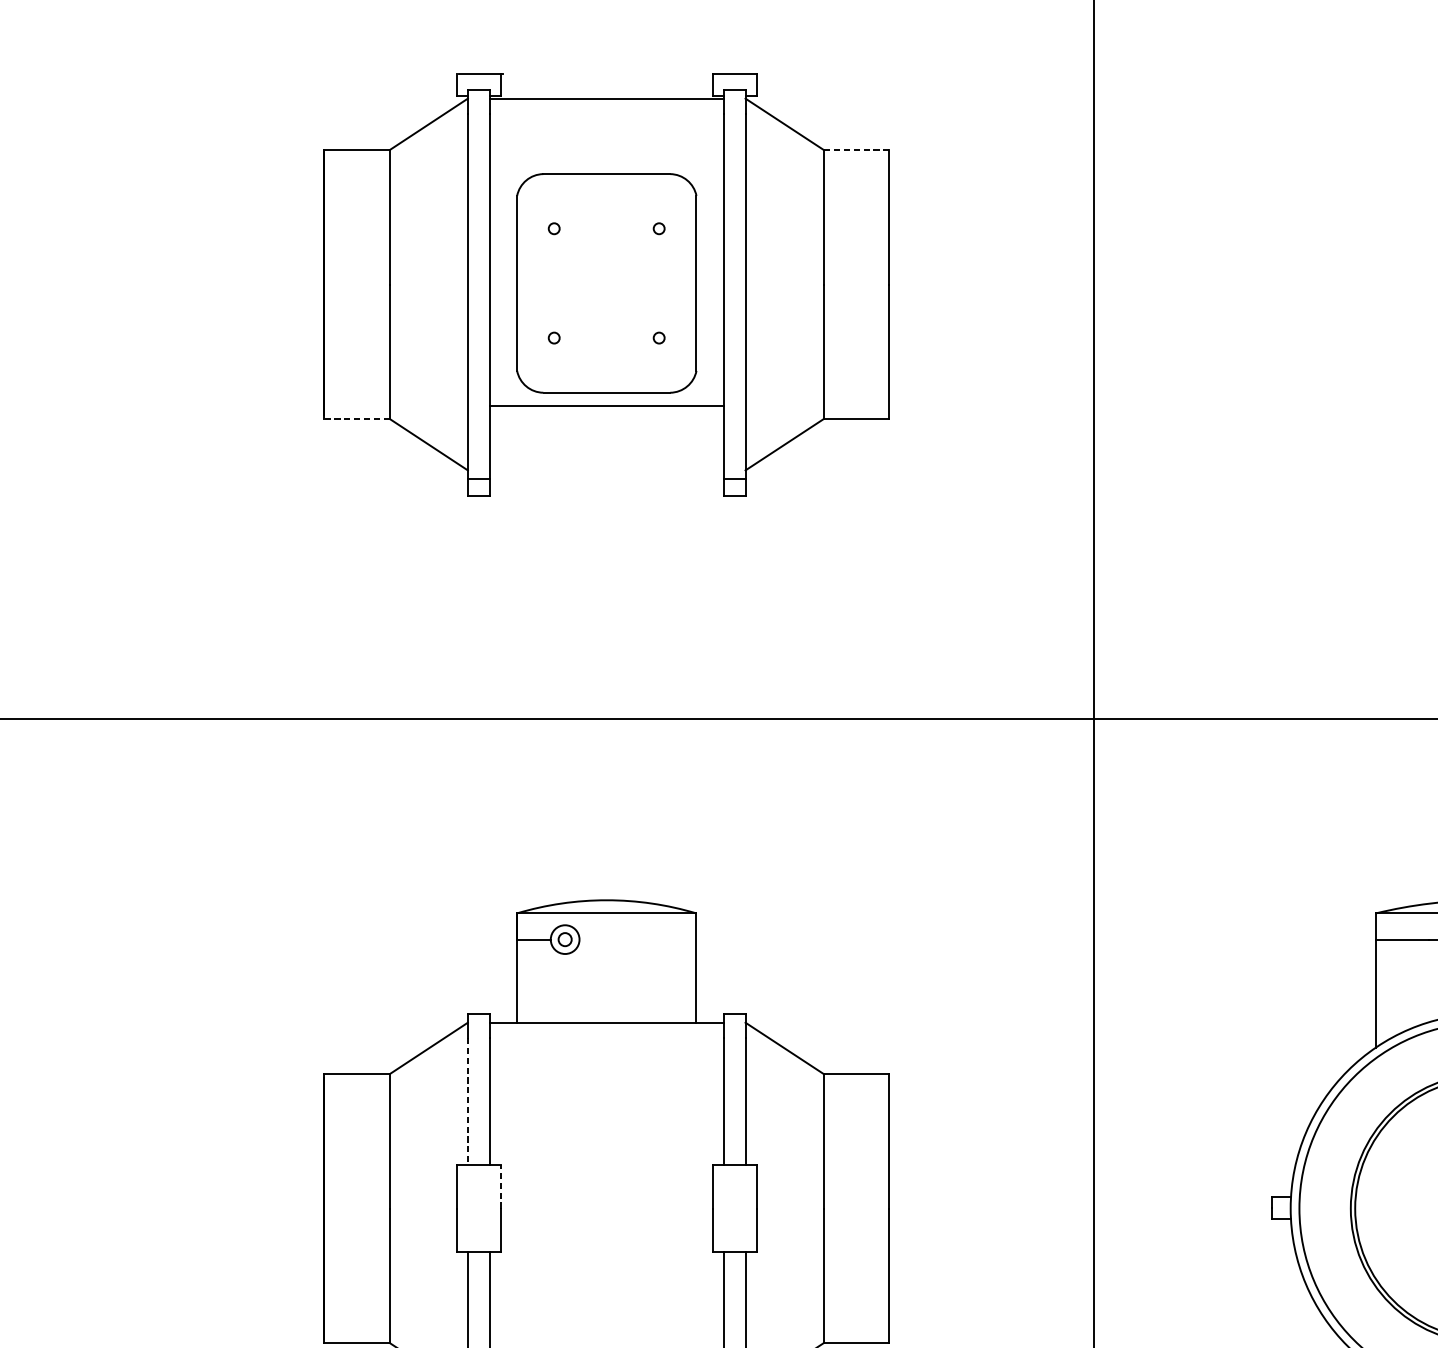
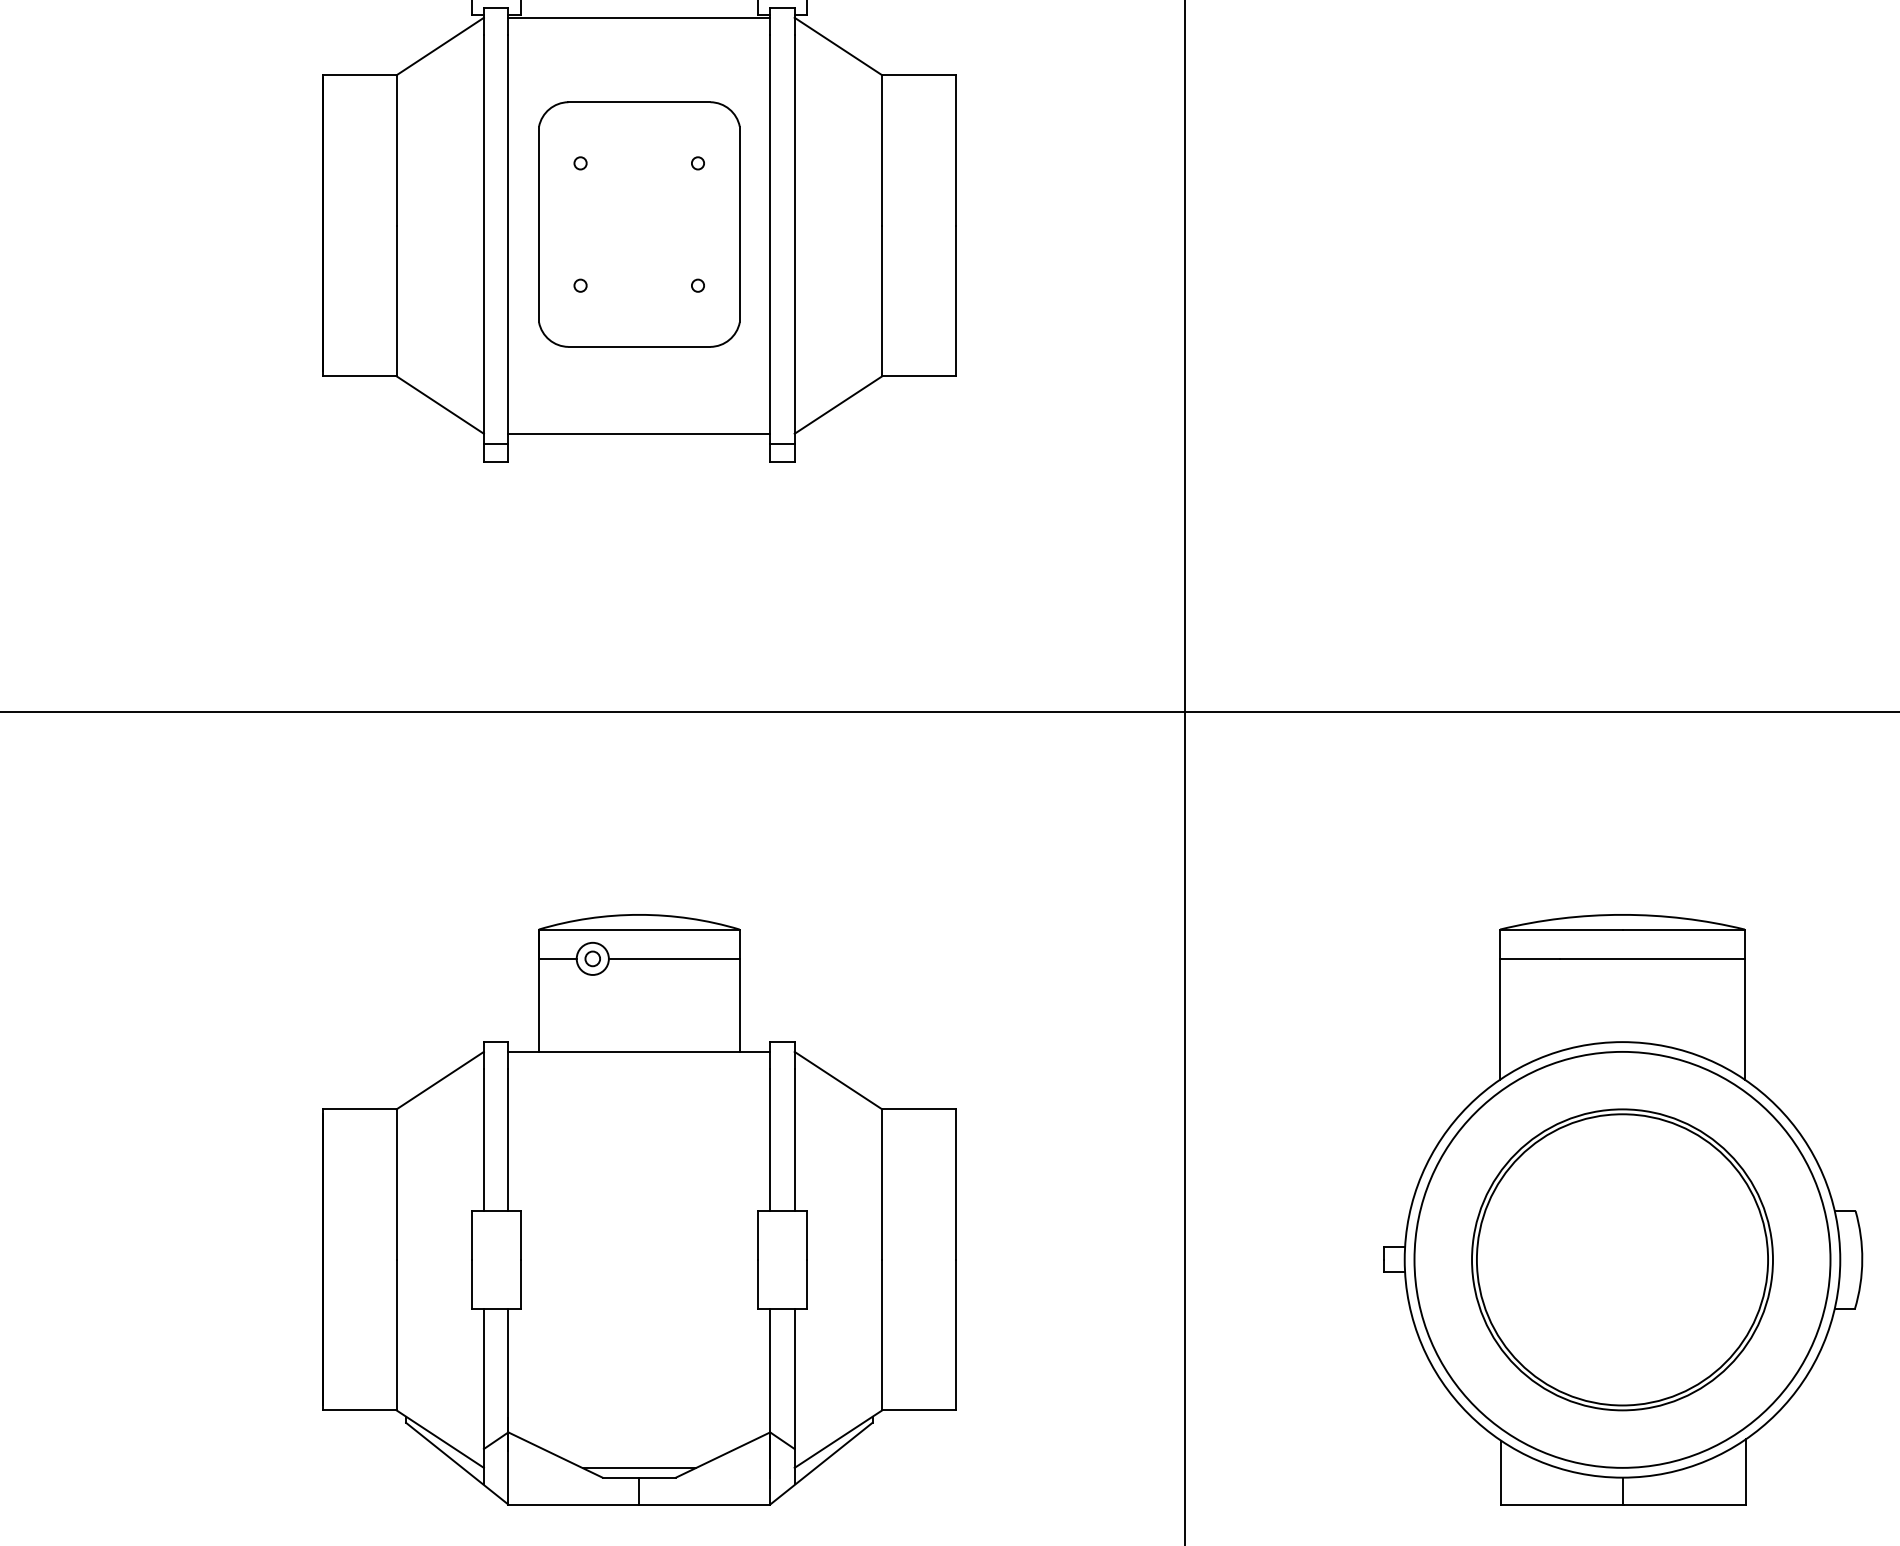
line: (856, 150) -> (918, 75), dashed -> solid
line: (606, 405) -> (639, 433), moved
line: (356, 419) -> (359, 376), dashed -> solid
line: (637, 939) -> (673, 958), added
line: (467, 1101) -> (483, 1139), dashed -> solid
line: (500, 1185) -> (520, 1234), dashed -> solid

